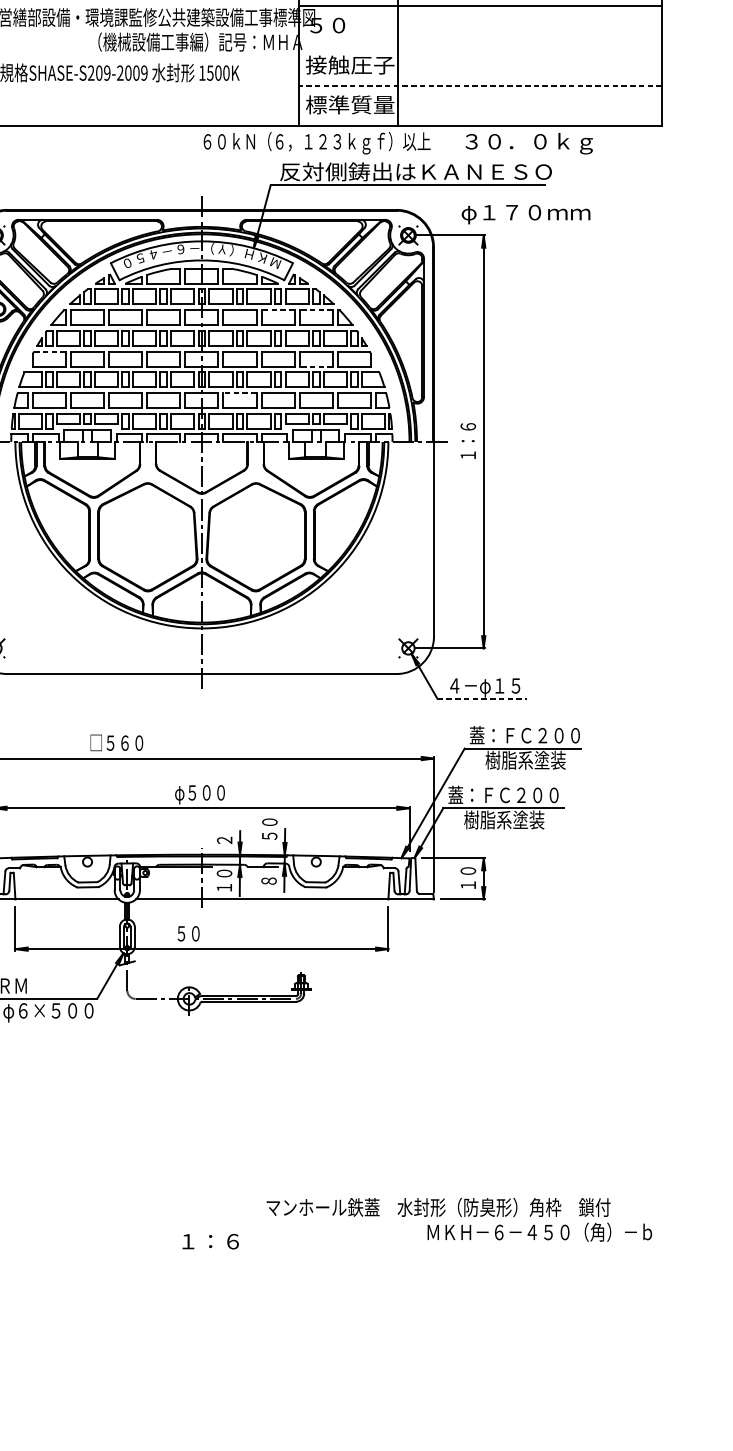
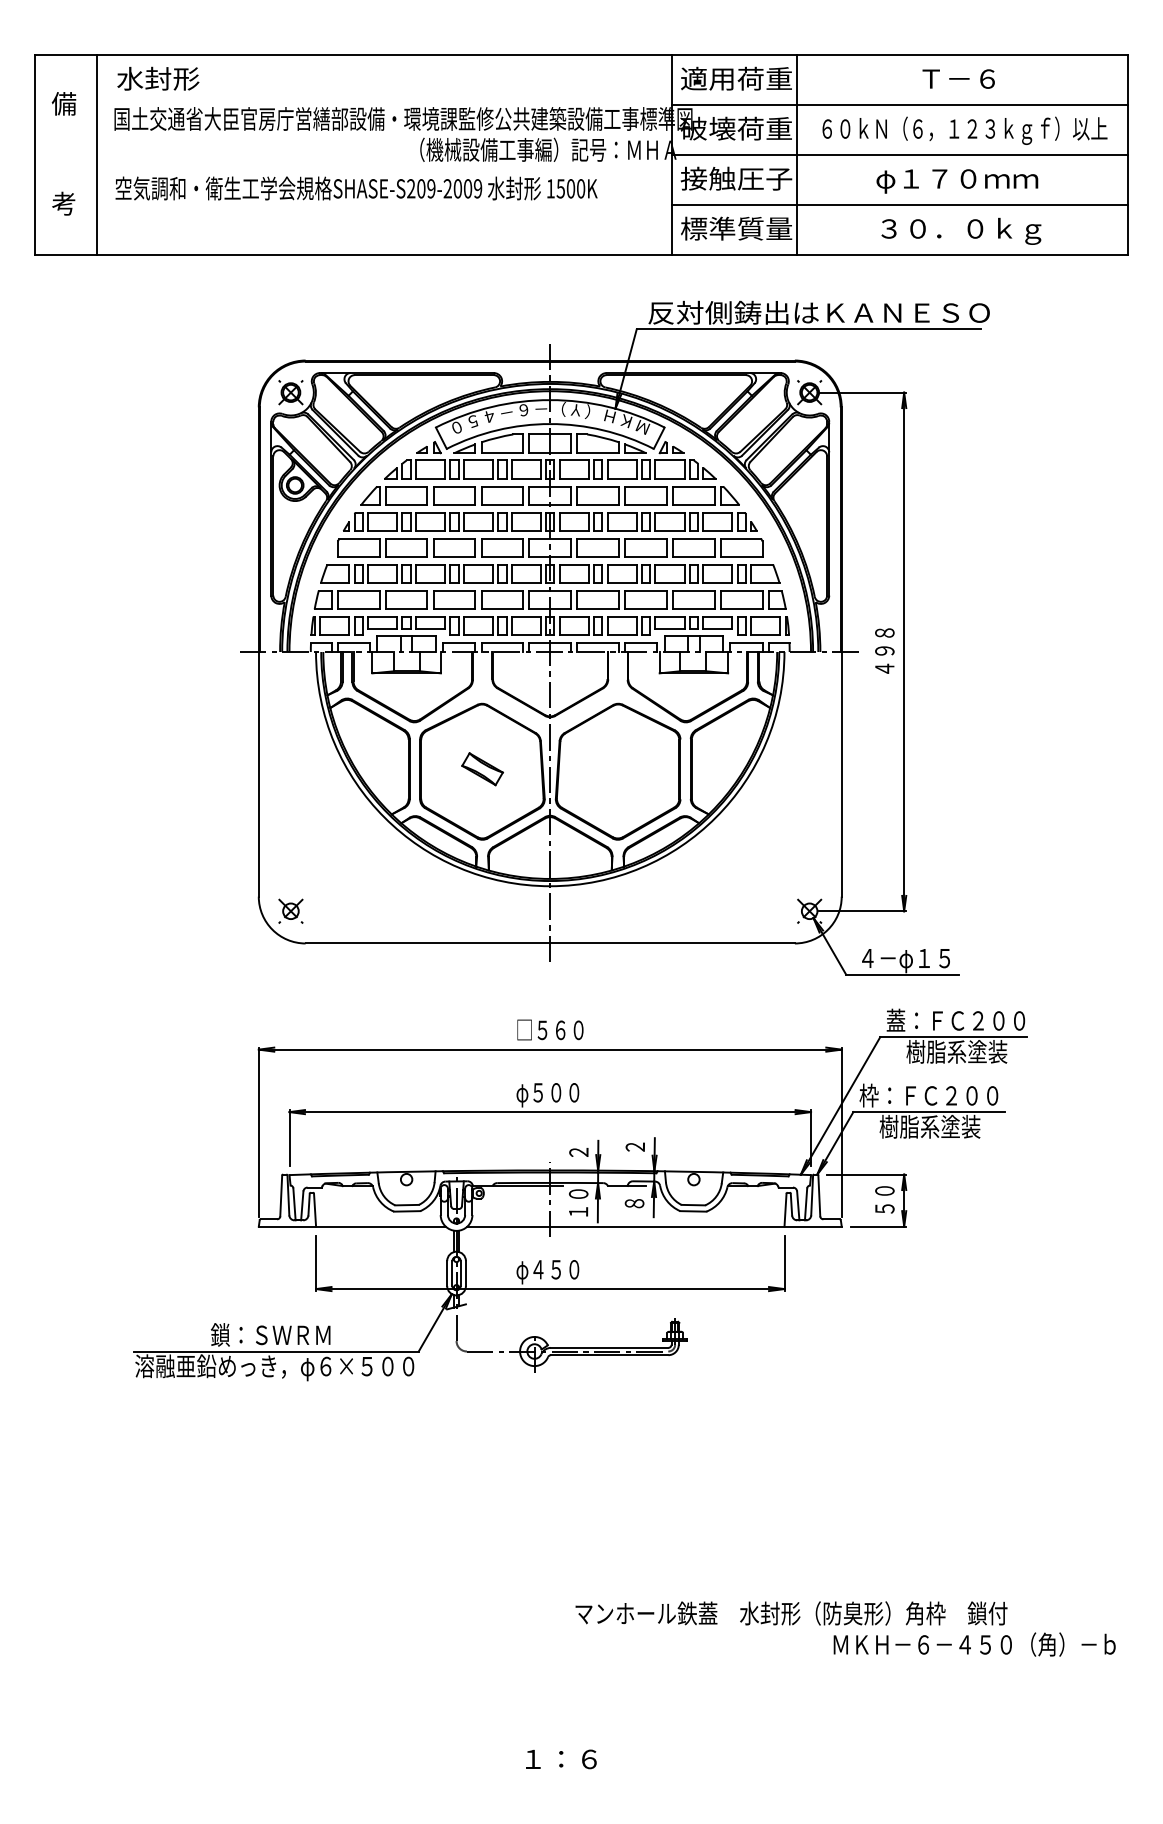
text: (349, 25) -> (735, 128), ５０ -> 破壊荷重
line: (479, 45) -> (899, 154), added
line: (480, 85) -> (900, 204), dashed -> solid
text: (316, 142) -> (964, 130), moved
text: (529, 142) -> (961, 230), moved
text: (526, 214) -> (957, 181), moved
line: (278, 310) -> (646, 486), dashed -> solid
line: (315, 310) -> (693, 486), dashed -> solid
line: (50, 351) -> (359, 538), dashed -> solid
line: (315, 366) -> (693, 557), dashed -> solid
line: (240, 392) -> (598, 590), dashed -> solid
text: (468, 440) -> (884, 650), １：６ -> ４９８
part: (147, 535) -> (482, 769), added
line: (483, 698) -> (903, 974), dashed -> solid
text: (116, 742) -> (550, 1029), moved
text: (455, 795) -> (868, 1095), 蓋：ＦＣ２００ -> 枠：ＦＣ２００
text: (269, 829) -> (635, 1138), ５０ -> ２
text: (468, 885) -> (884, 1208), １０ -> ５０
text: (199, 935) -> (547, 1272), ５０ -> φ４５０
text: (438, 1207) -> (791, 1613), moved
text: (210, 1241) -> (561, 1759), moved

